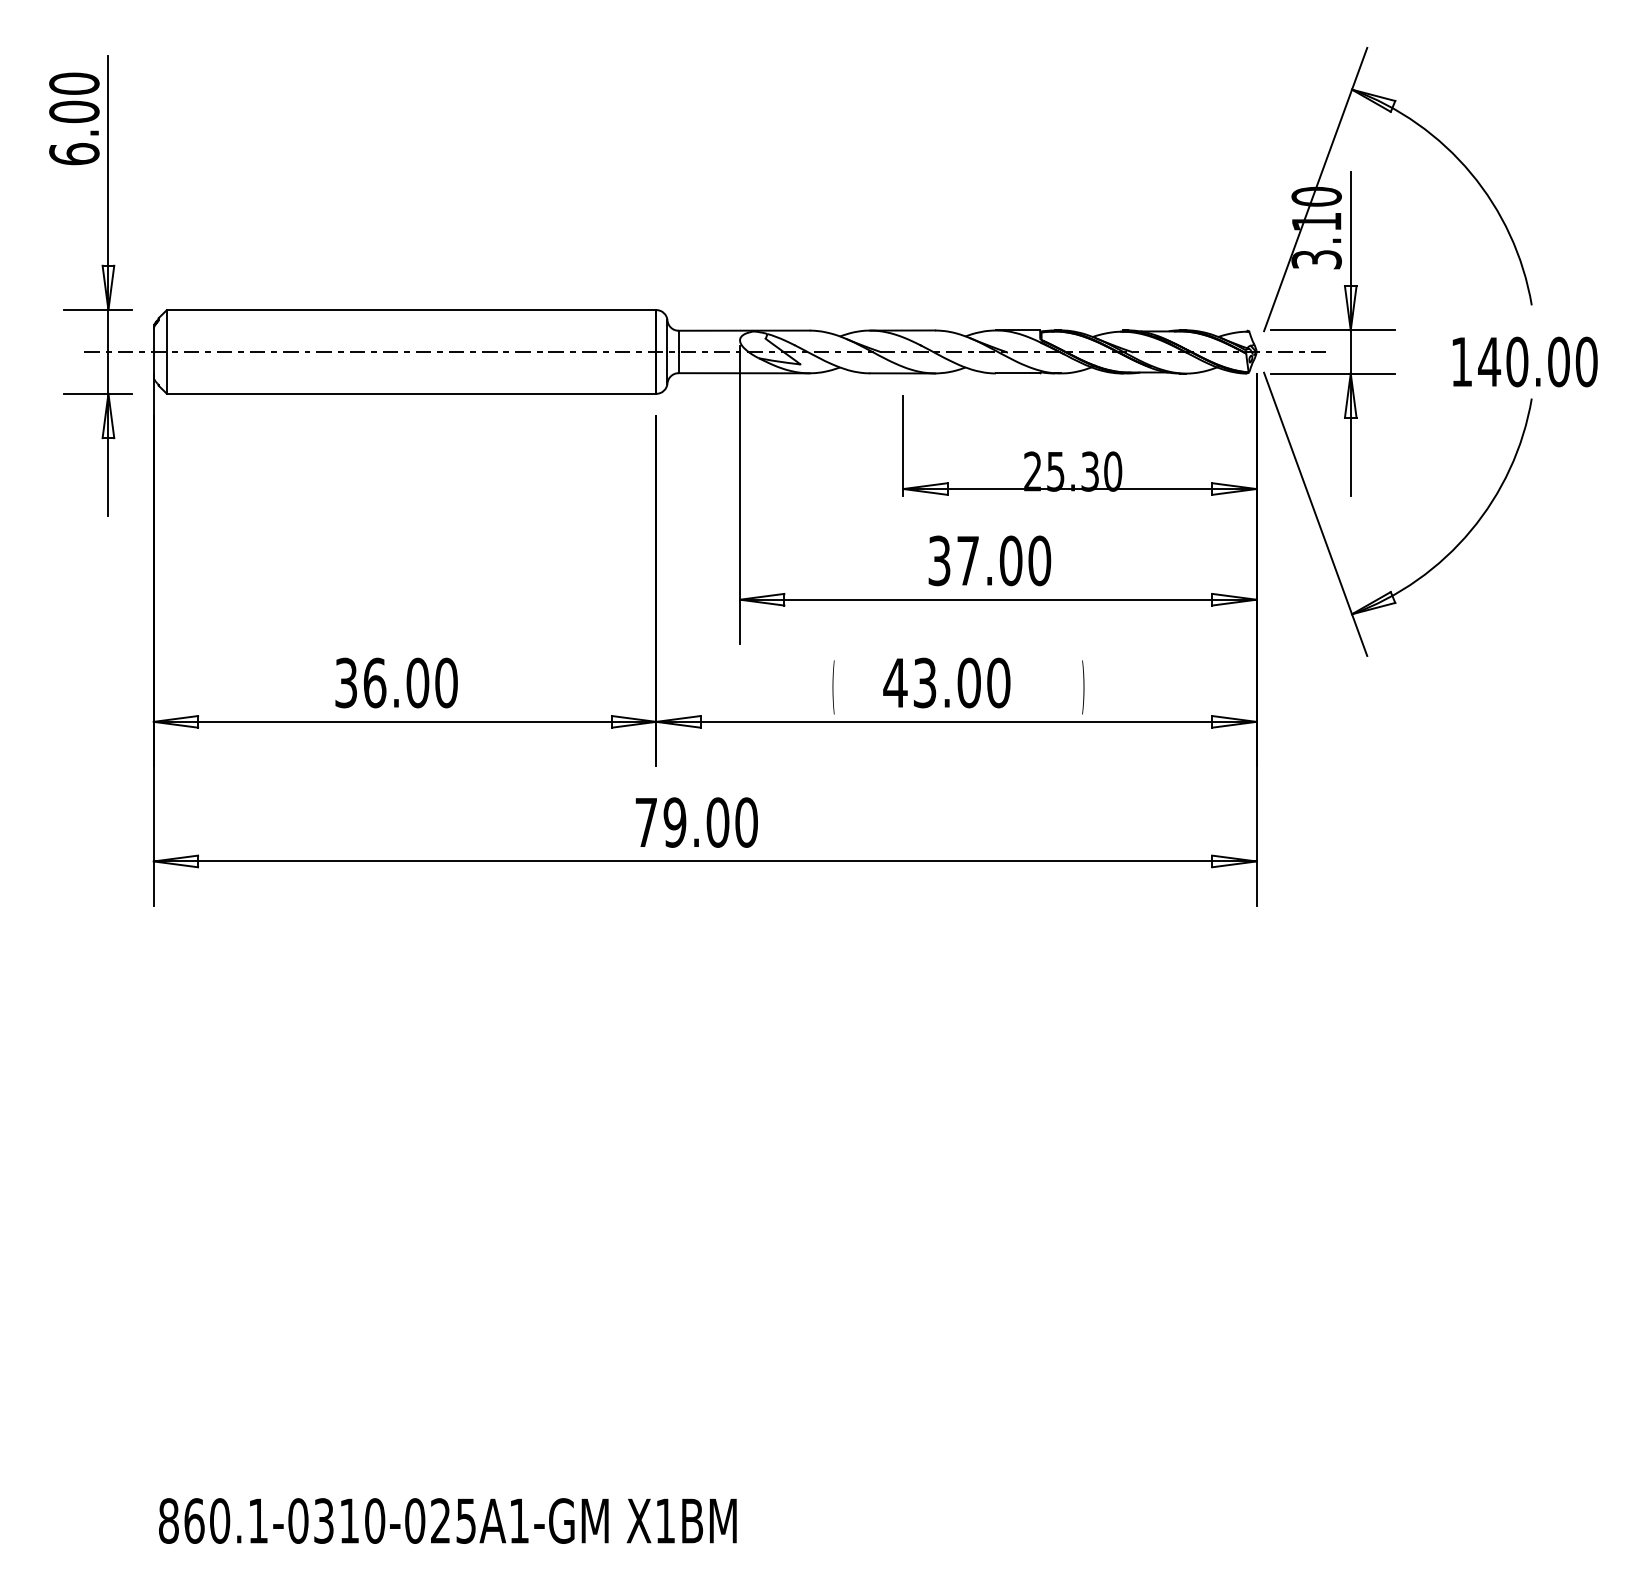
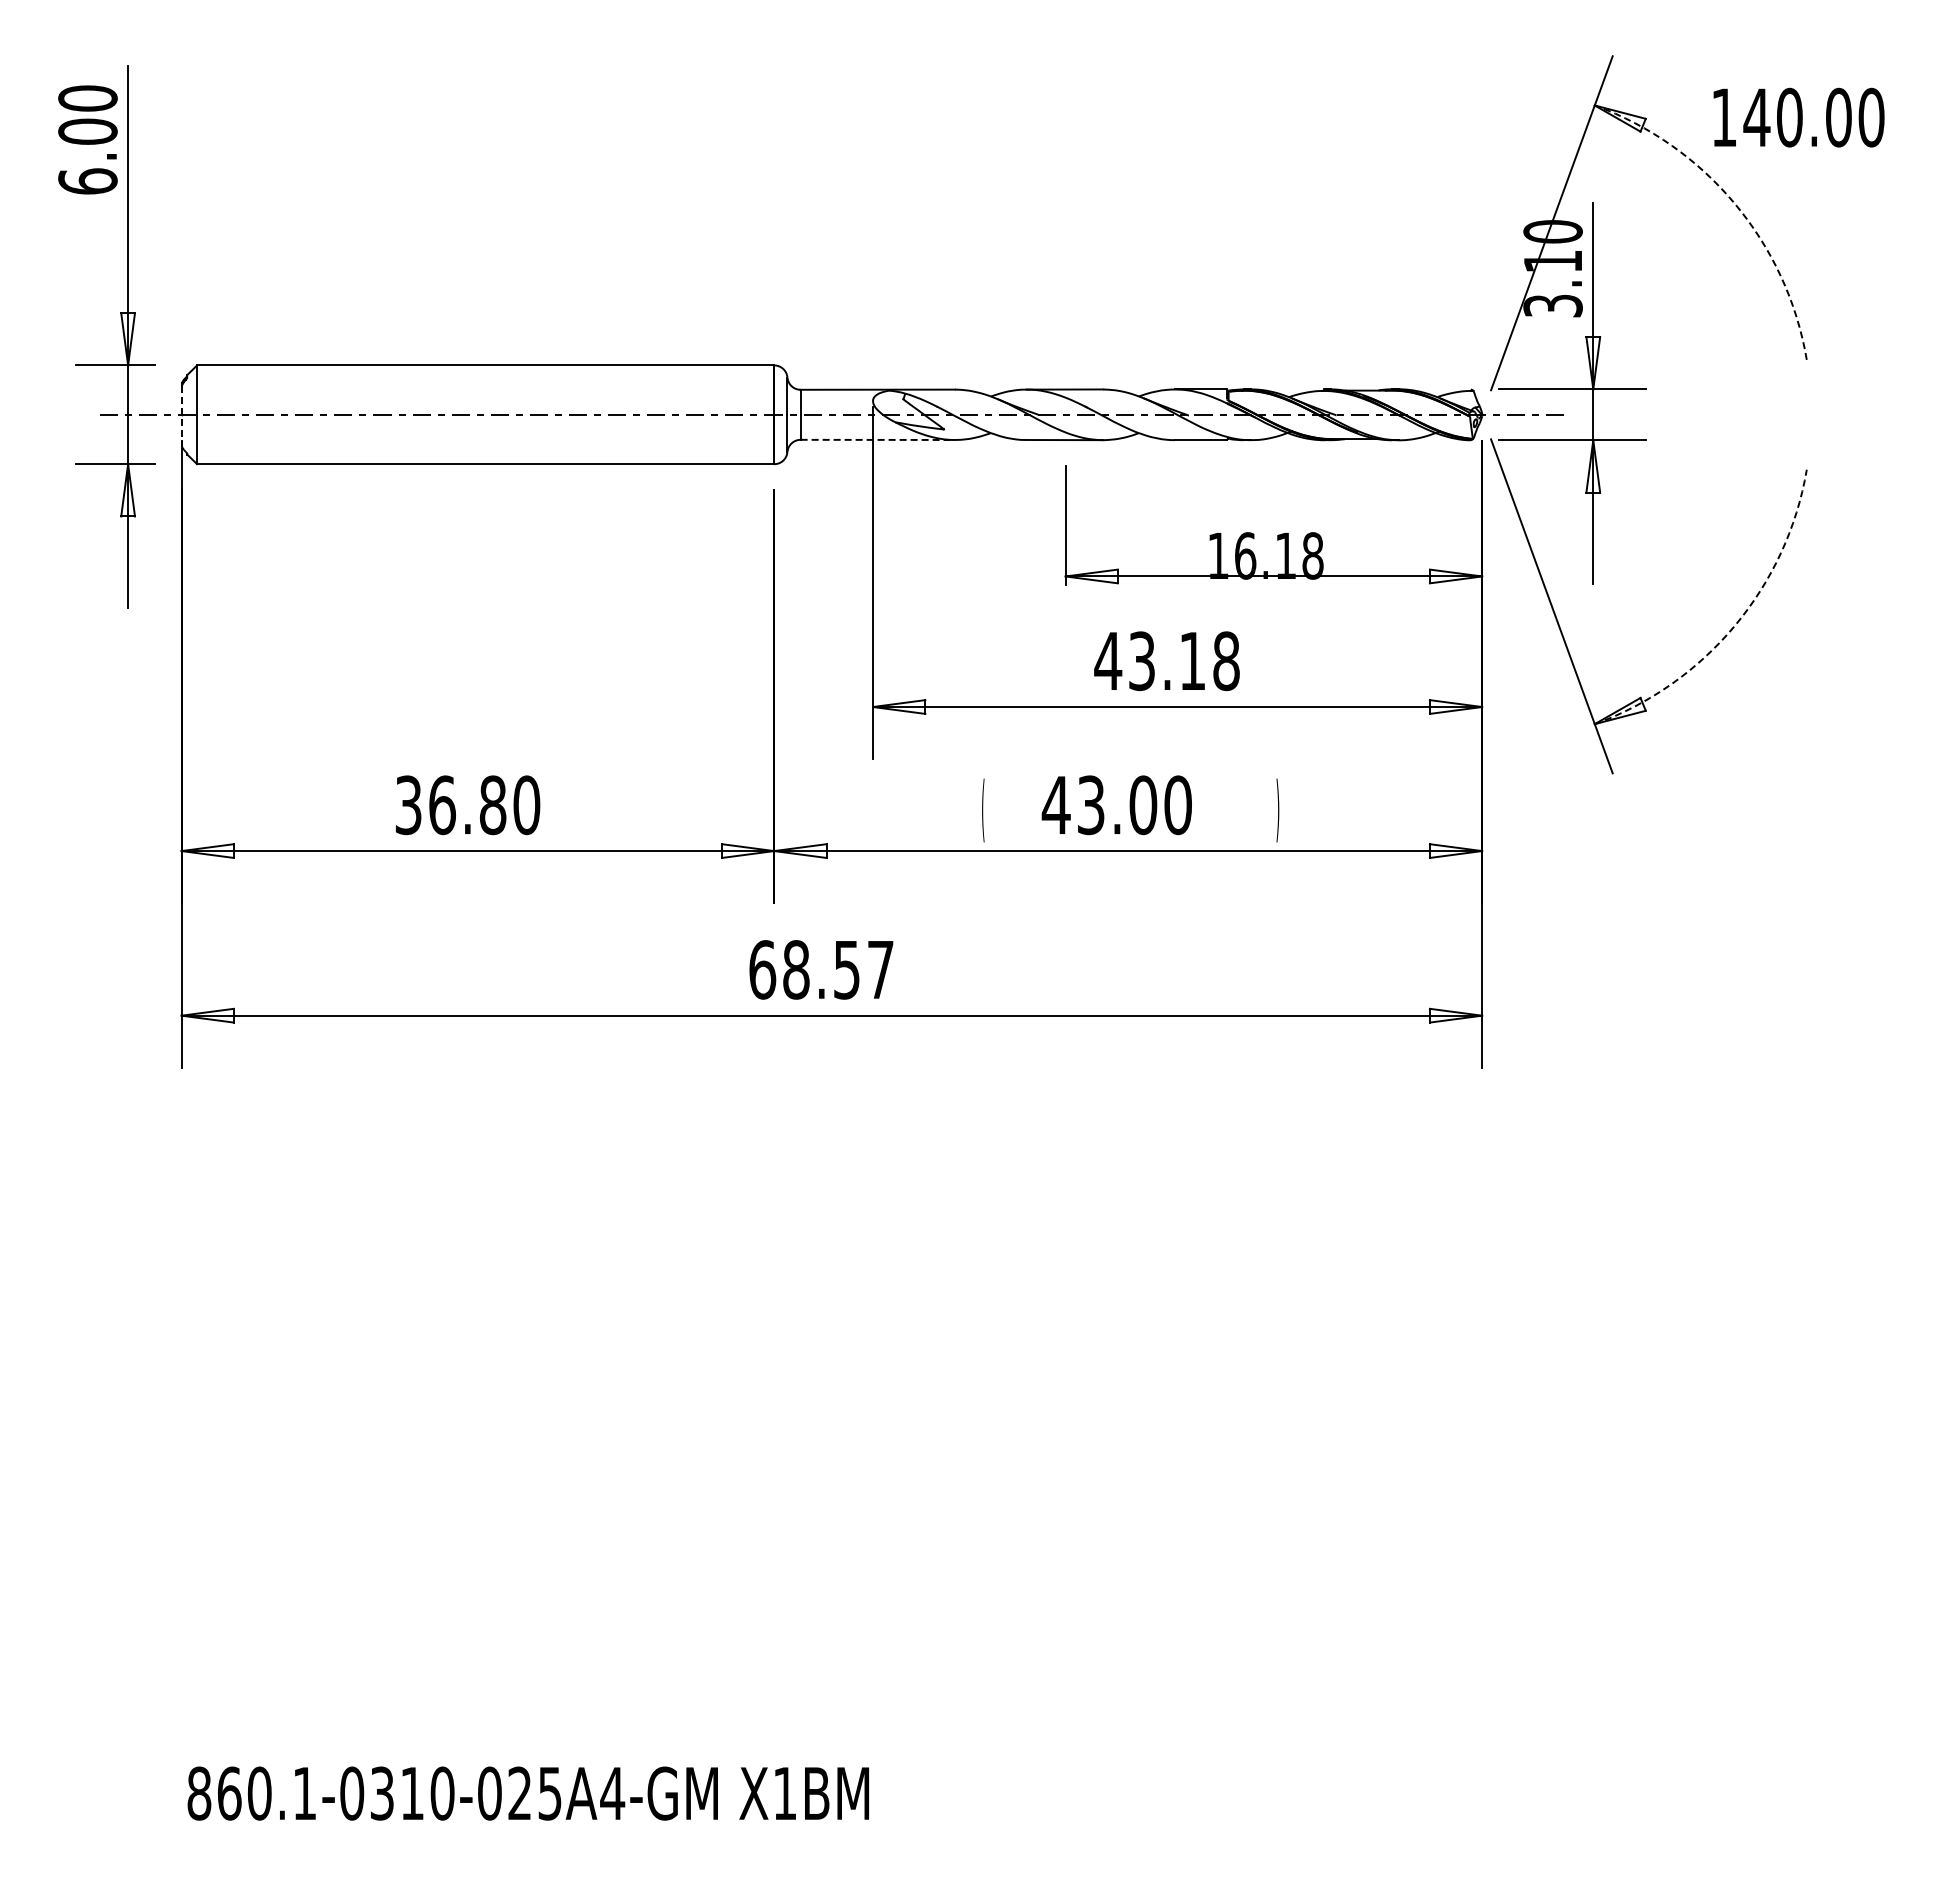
arc: (1471, 173) -> (1735, 204), solid -> dashed
line: (153, 353) -> (181, 416), solid -> dashed
text: (1524, 361) -> (1798, 117), moved
line: (744, 372) -> (878, 439), solid -> dashed
text: (1072, 471) -> (1265, 555), 25.30 -> 16.18
arc: (1471, 530) -> (1735, 625), solid -> dashed
text: (988, 561) -> (1166, 661), 37.00 -> 43.18
text: (417, 682) -> (492, 804), 36.00 -> 36.80
text: (696, 822) -> (821, 969), 79.00 -> 68.57
text: (519, 1520) -> (612, 1793), 860.1-0310-025A1-GM -> 860.1-0310-025A4-GM

